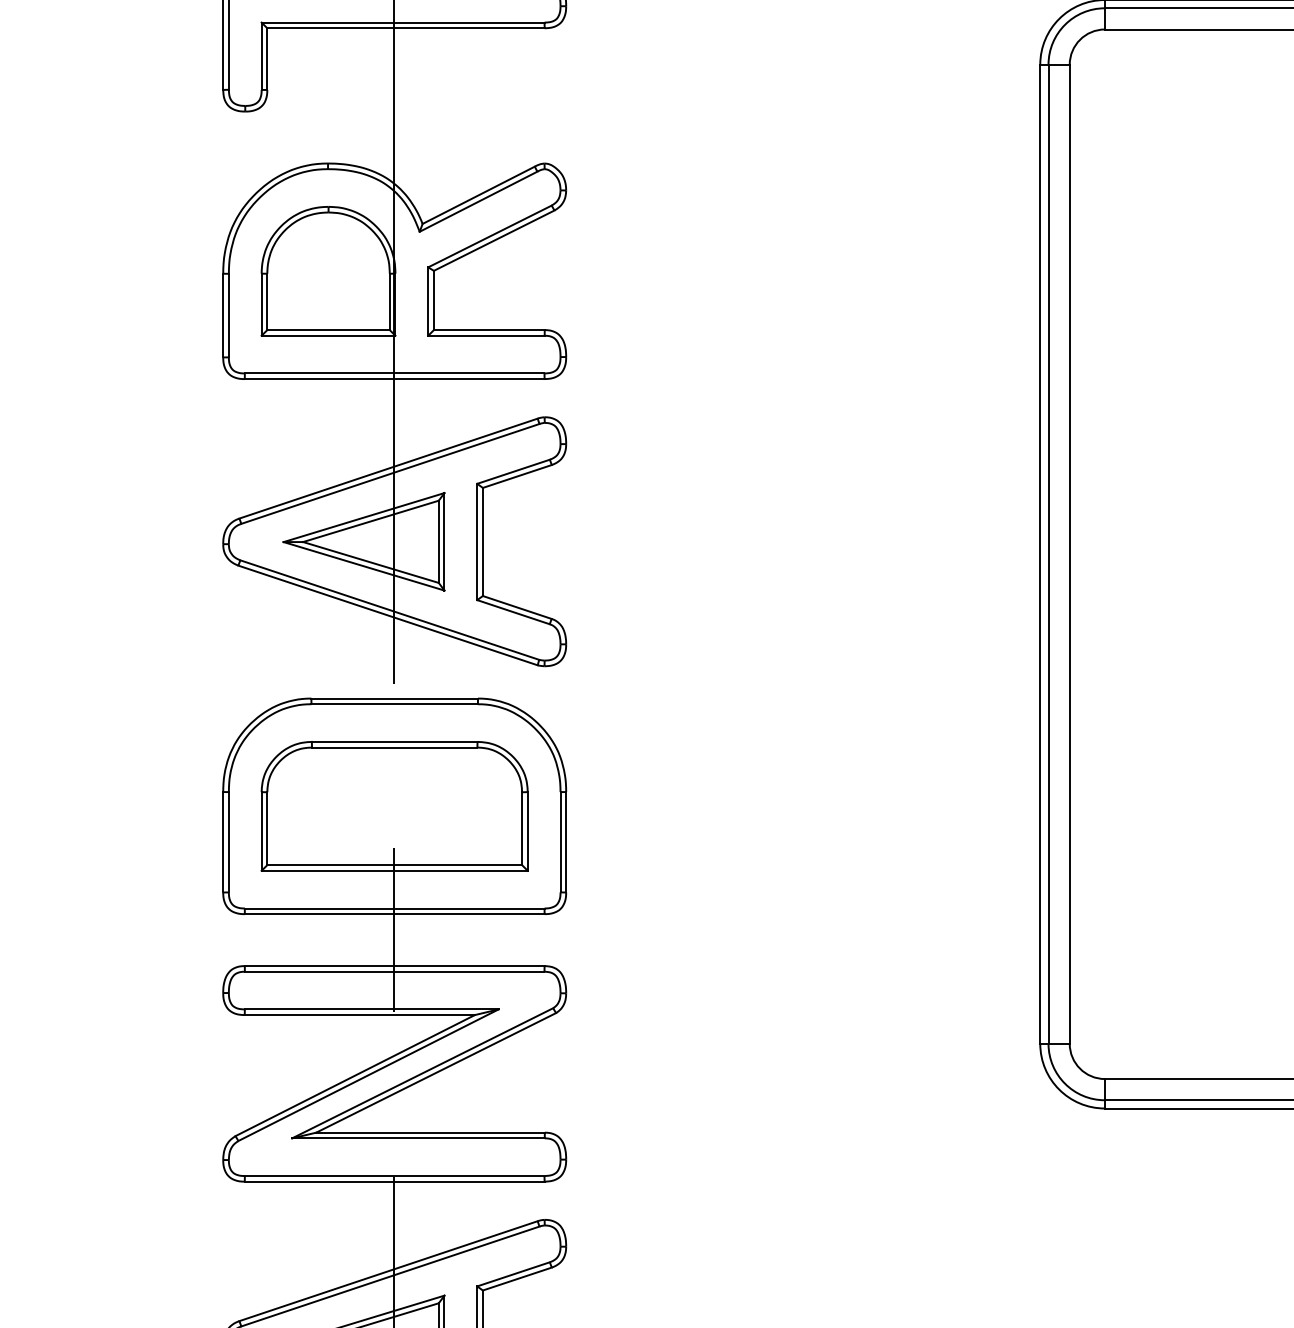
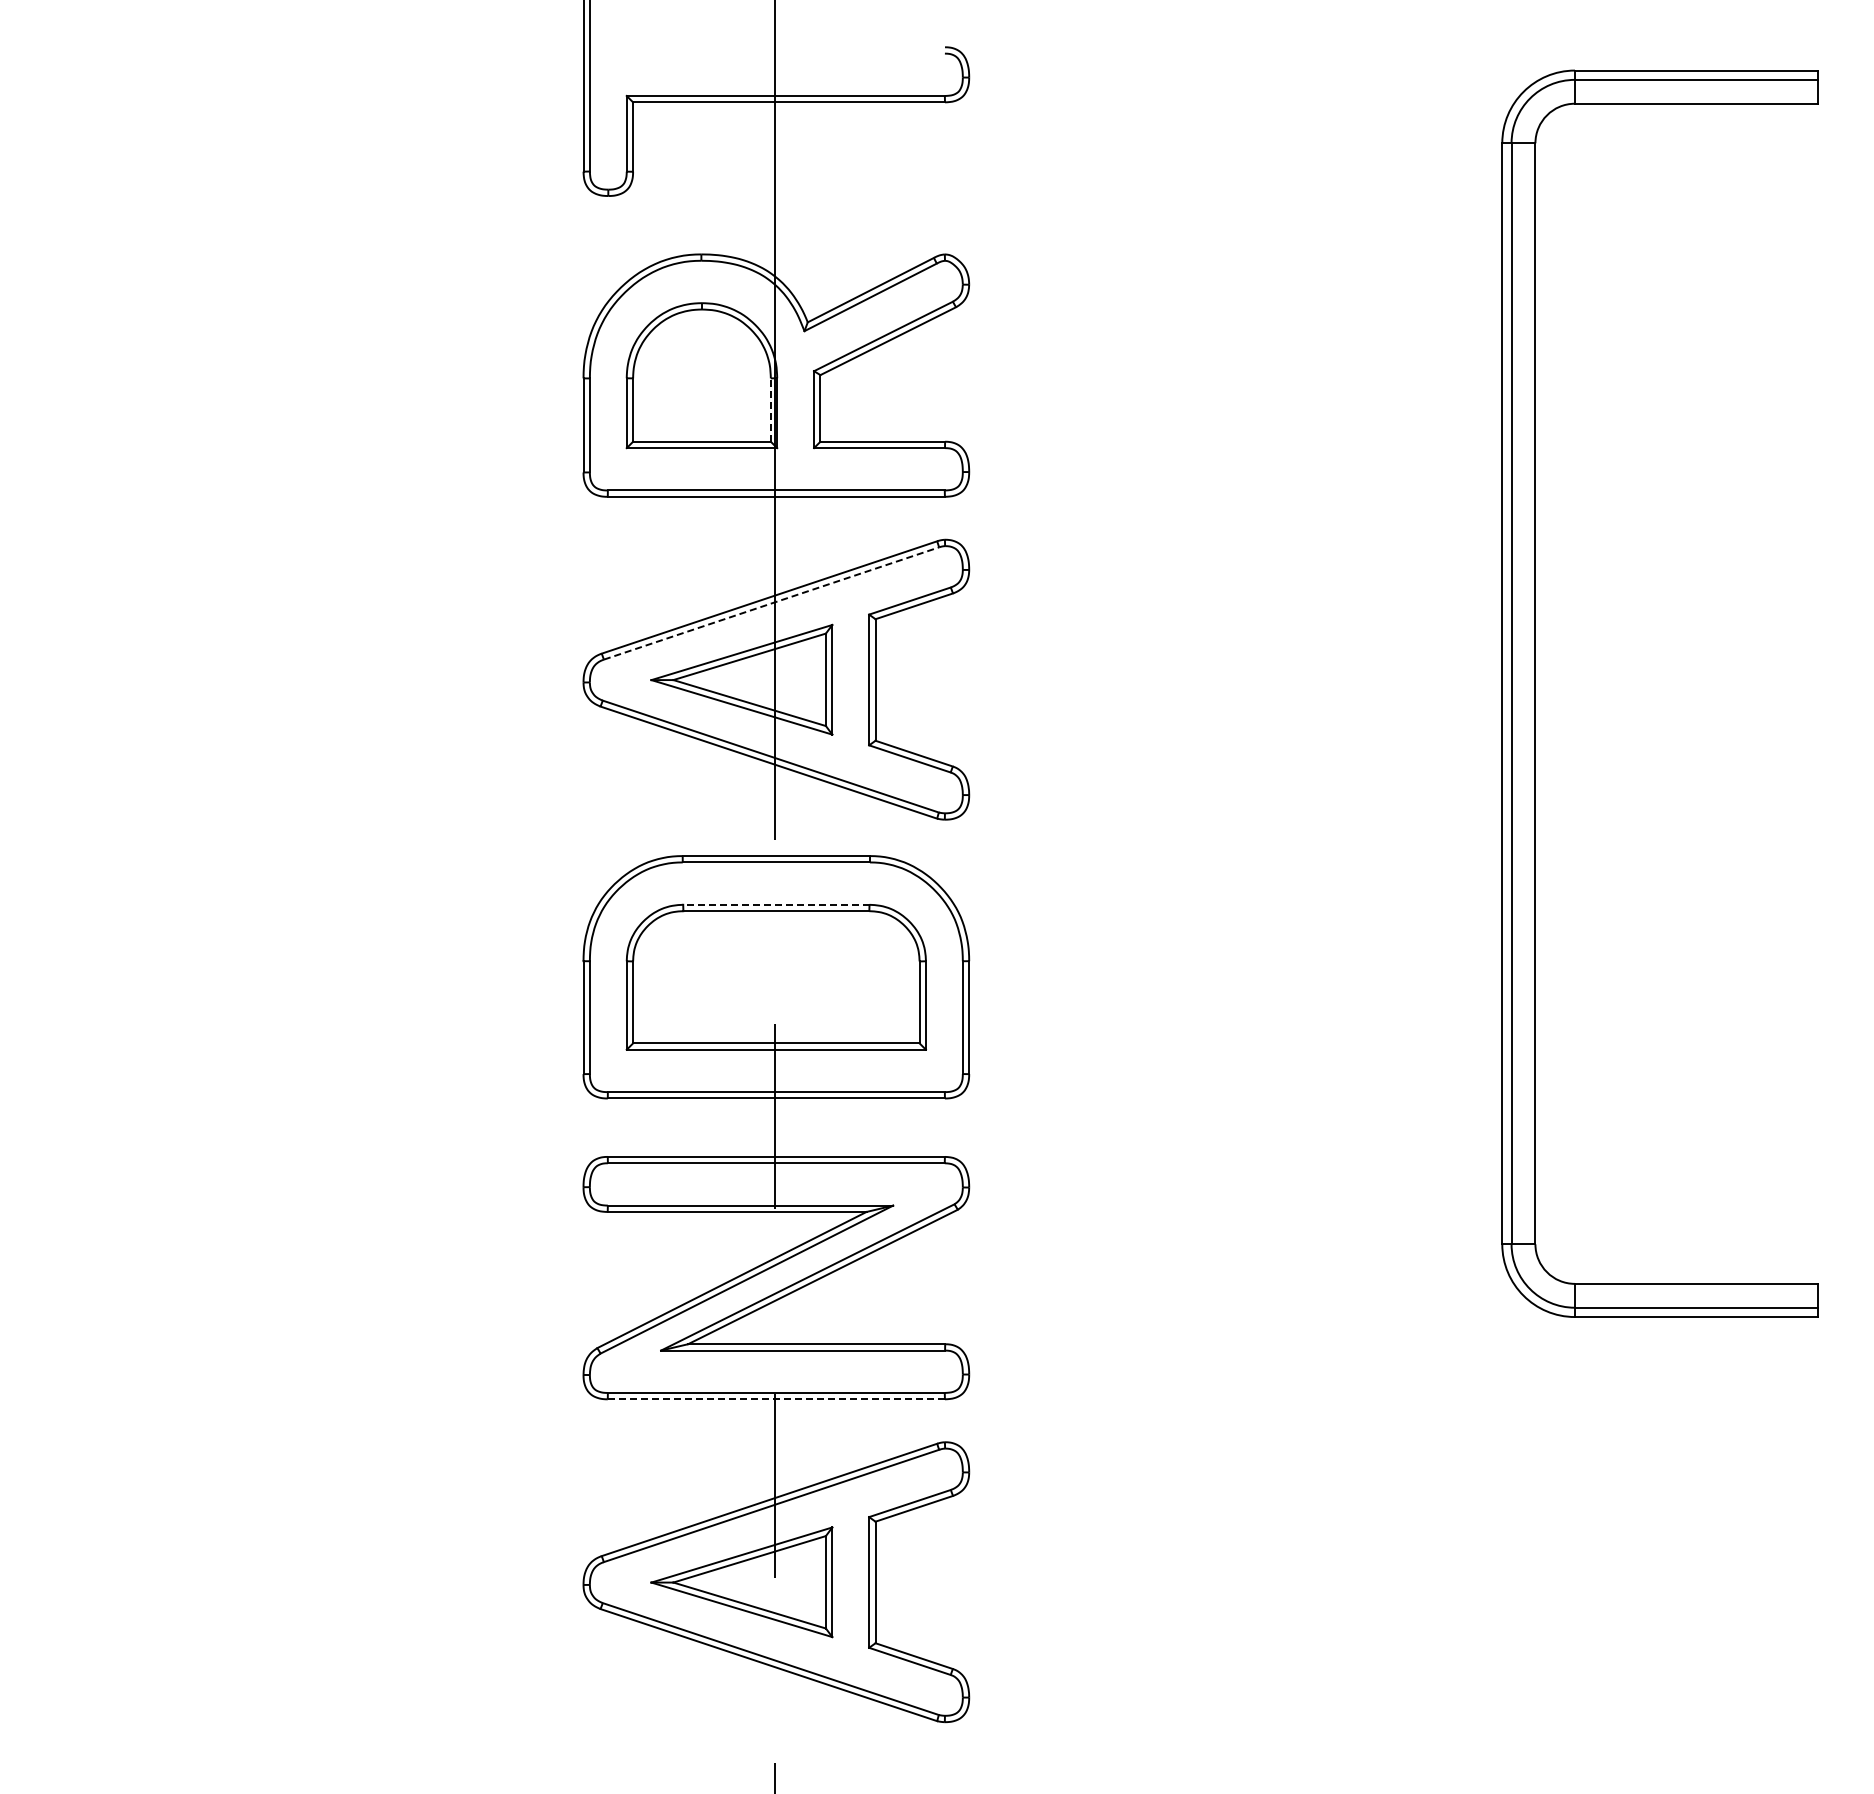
line: (389, 302) -> (770, 410), solid -> dashed
line: (390, 473) -> (771, 603), solid -> dashed
line: (393, 741) -> (775, 904), solid -> dashed
line: (394, 1181) -> (776, 1399), solid -> dashed

